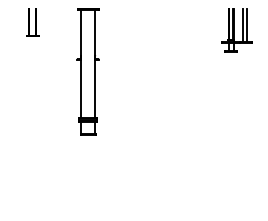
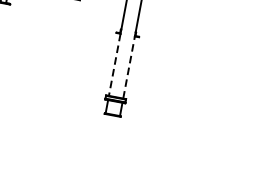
line: (94, 88) -> (128, 67), solid -> dashed
line: (81, 89) -> (114, 65), solid -> dashed

